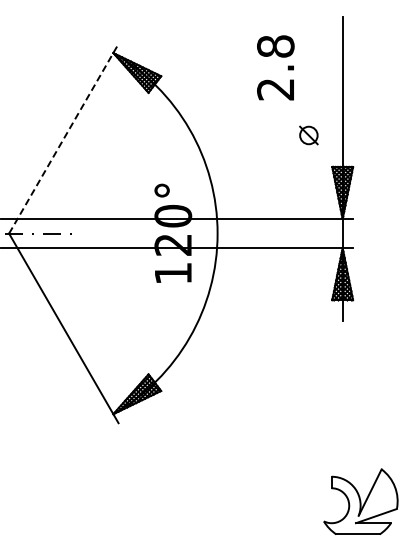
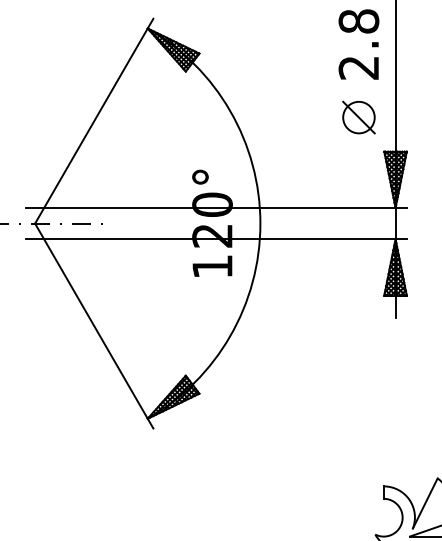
text: (275, 67) -> (358, 44), moved
part: (308, 135) -> (358, 117), size x1.67
line: (64, 138) -> (94, 120), dashed -> solid

